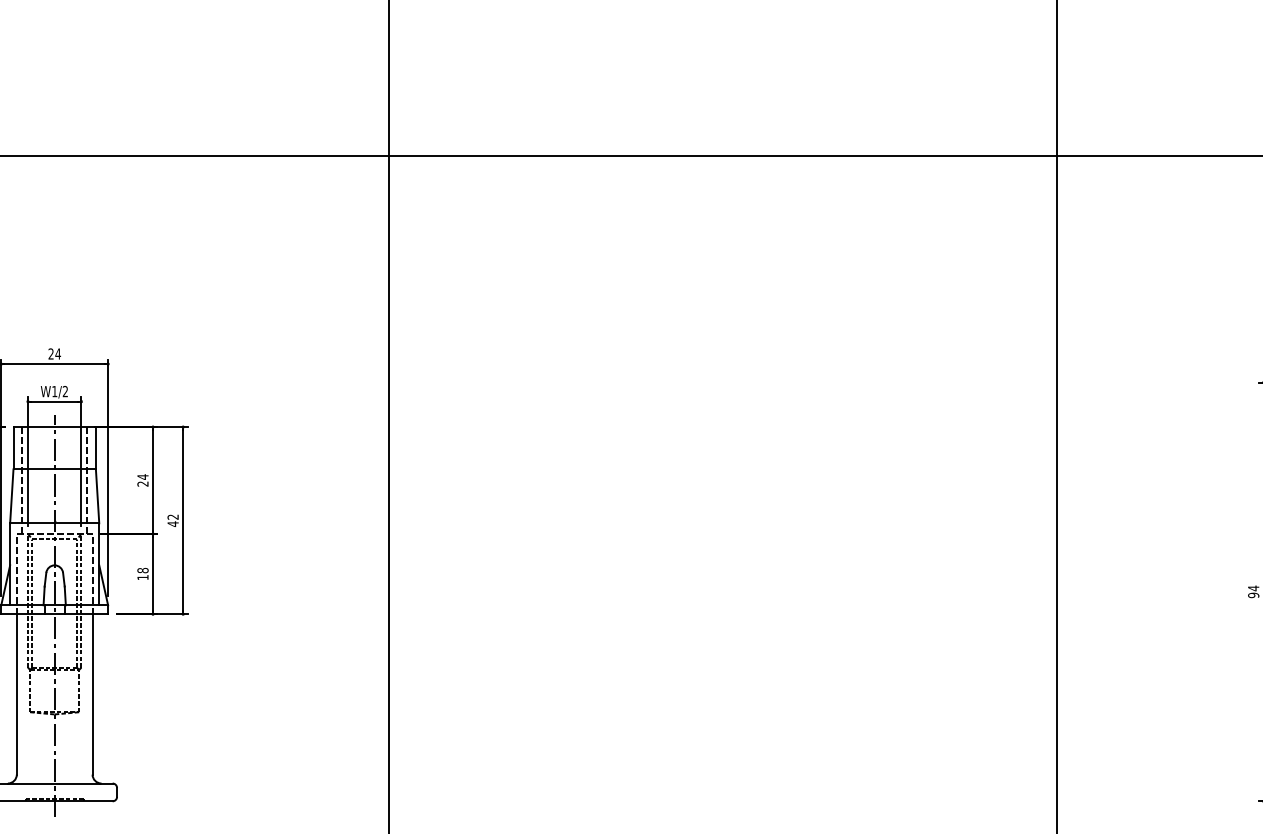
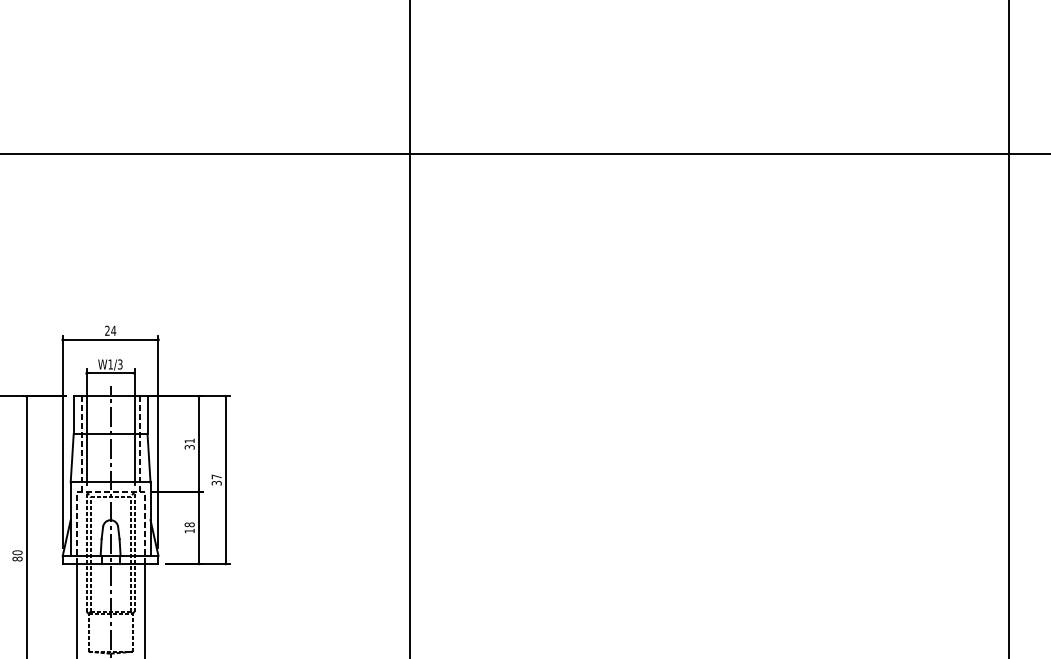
text: (64, 392) -> (119, 365), W1/2 -> W1/3
text: (142, 480) -> (189, 444), 24 -> 31
text: (172, 520) -> (216, 479), 42 -> 37

